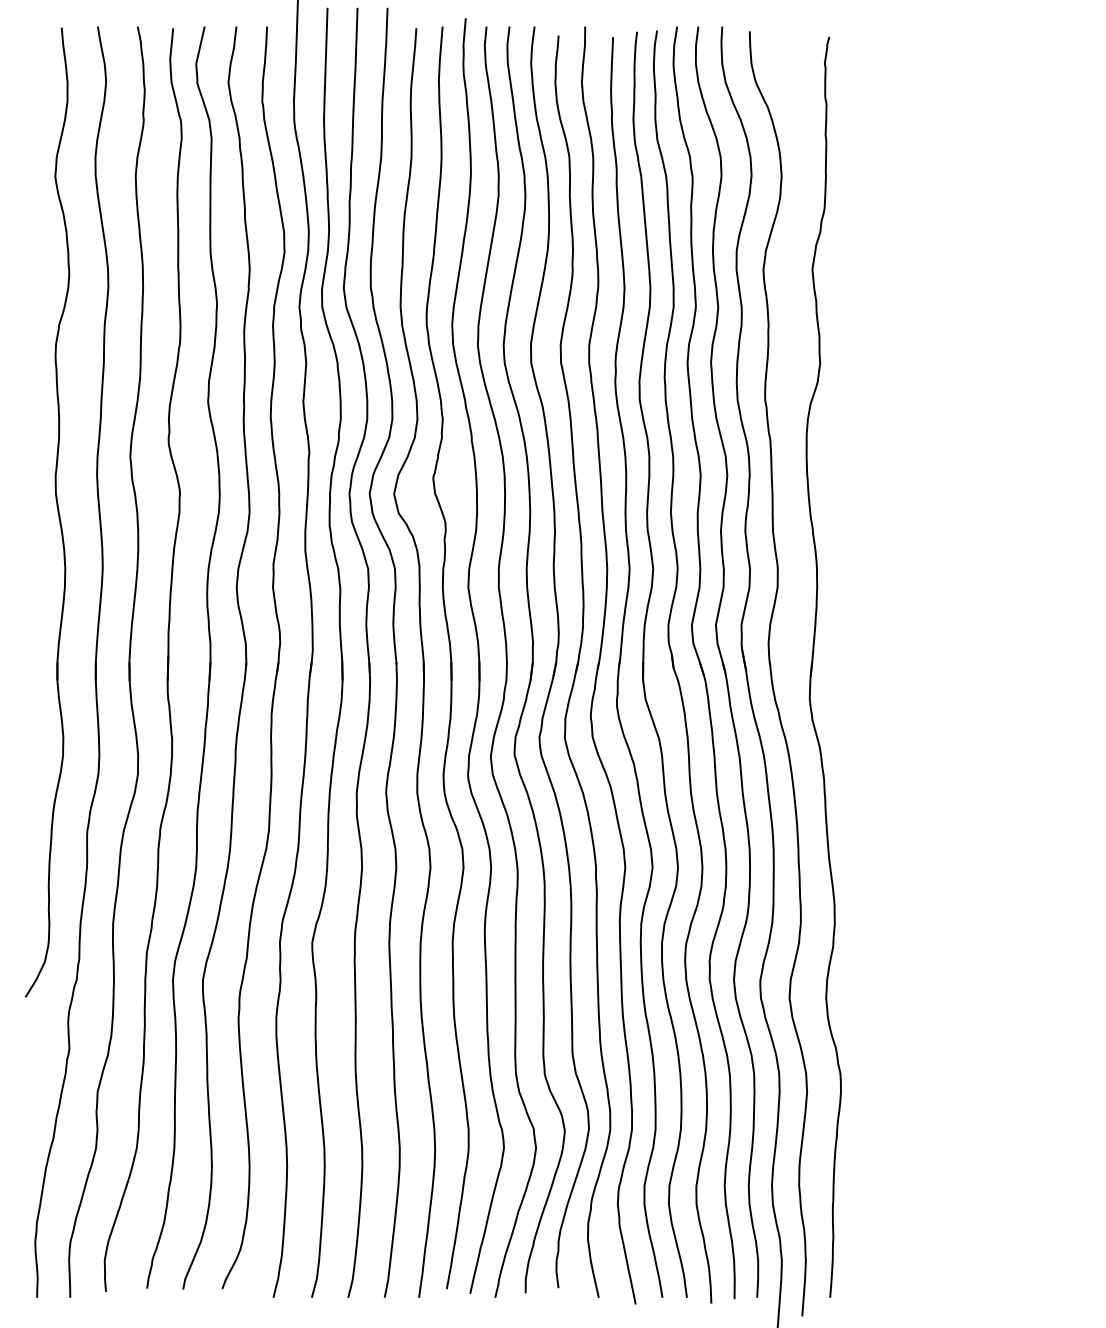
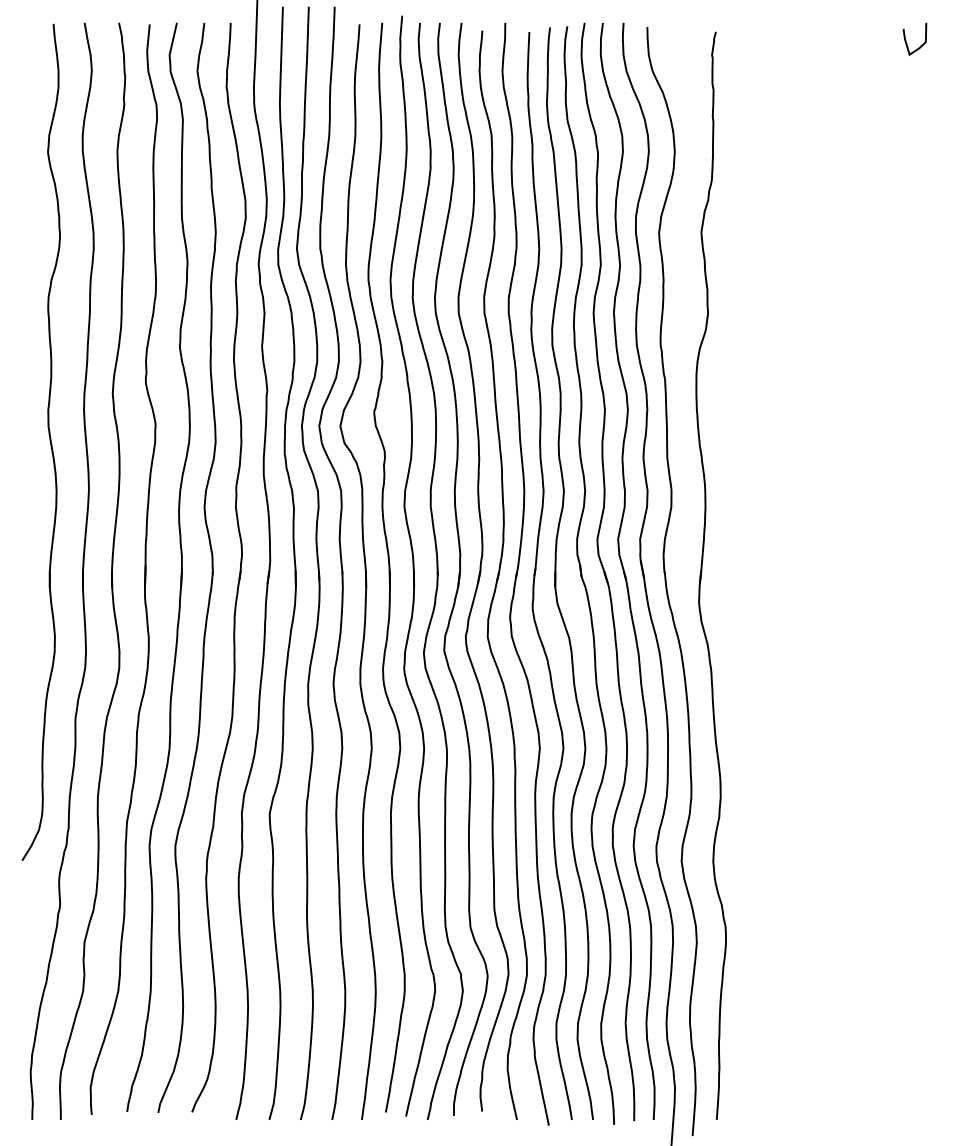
curve: (1050, 48) -> (906, 41), added

